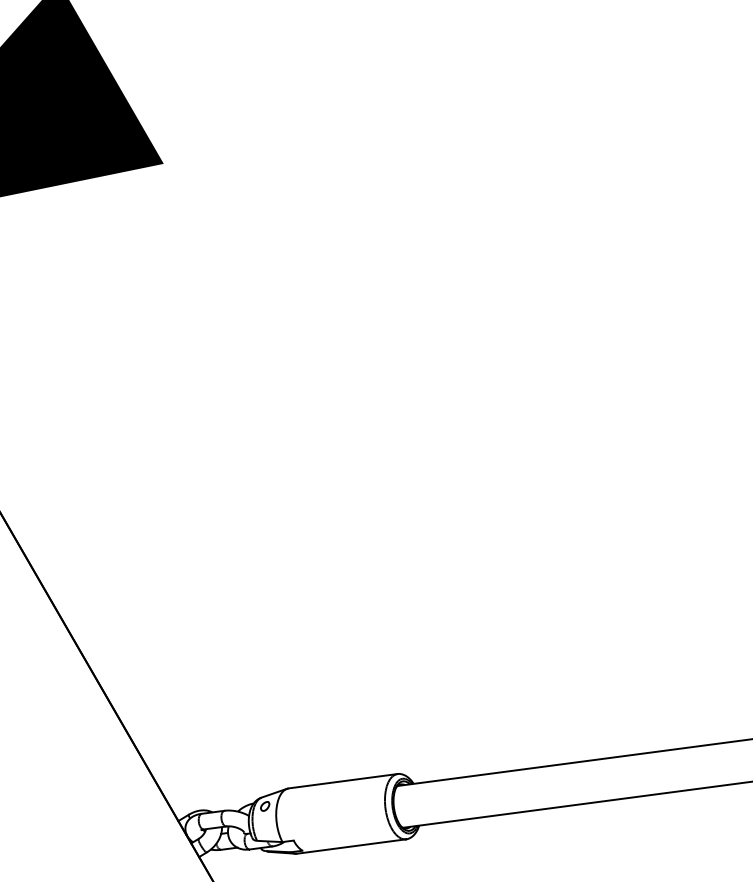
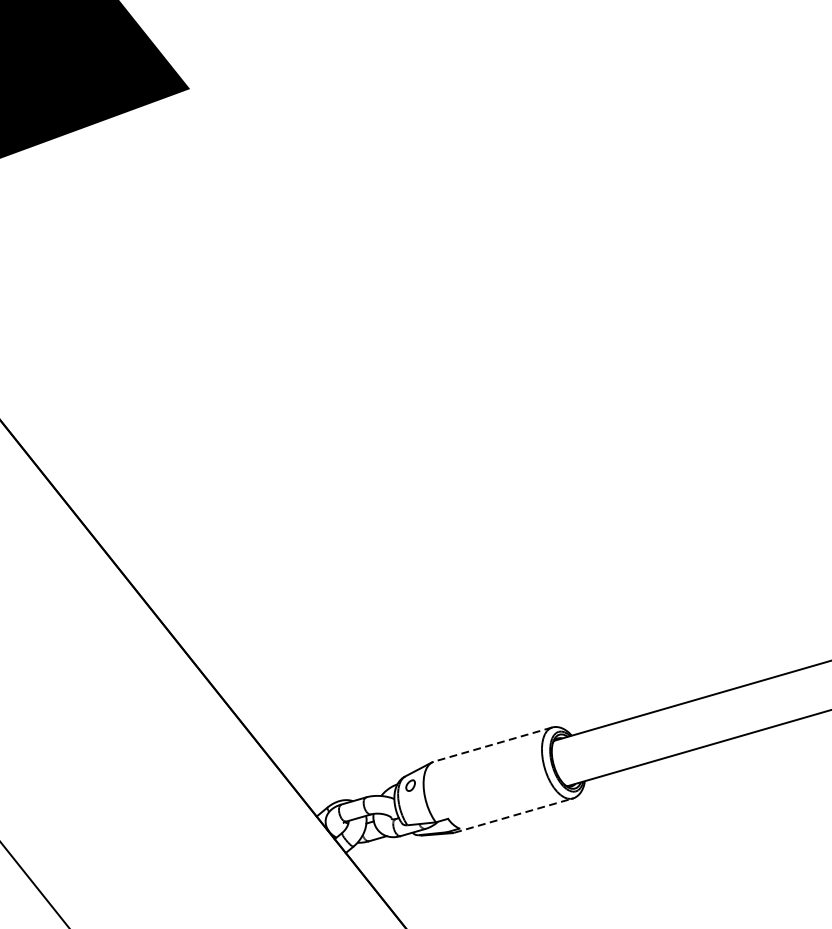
line: (343, 781) -> (493, 744), solid -> dashed
line: (351, 846) -> (513, 815), solid -> dashed

